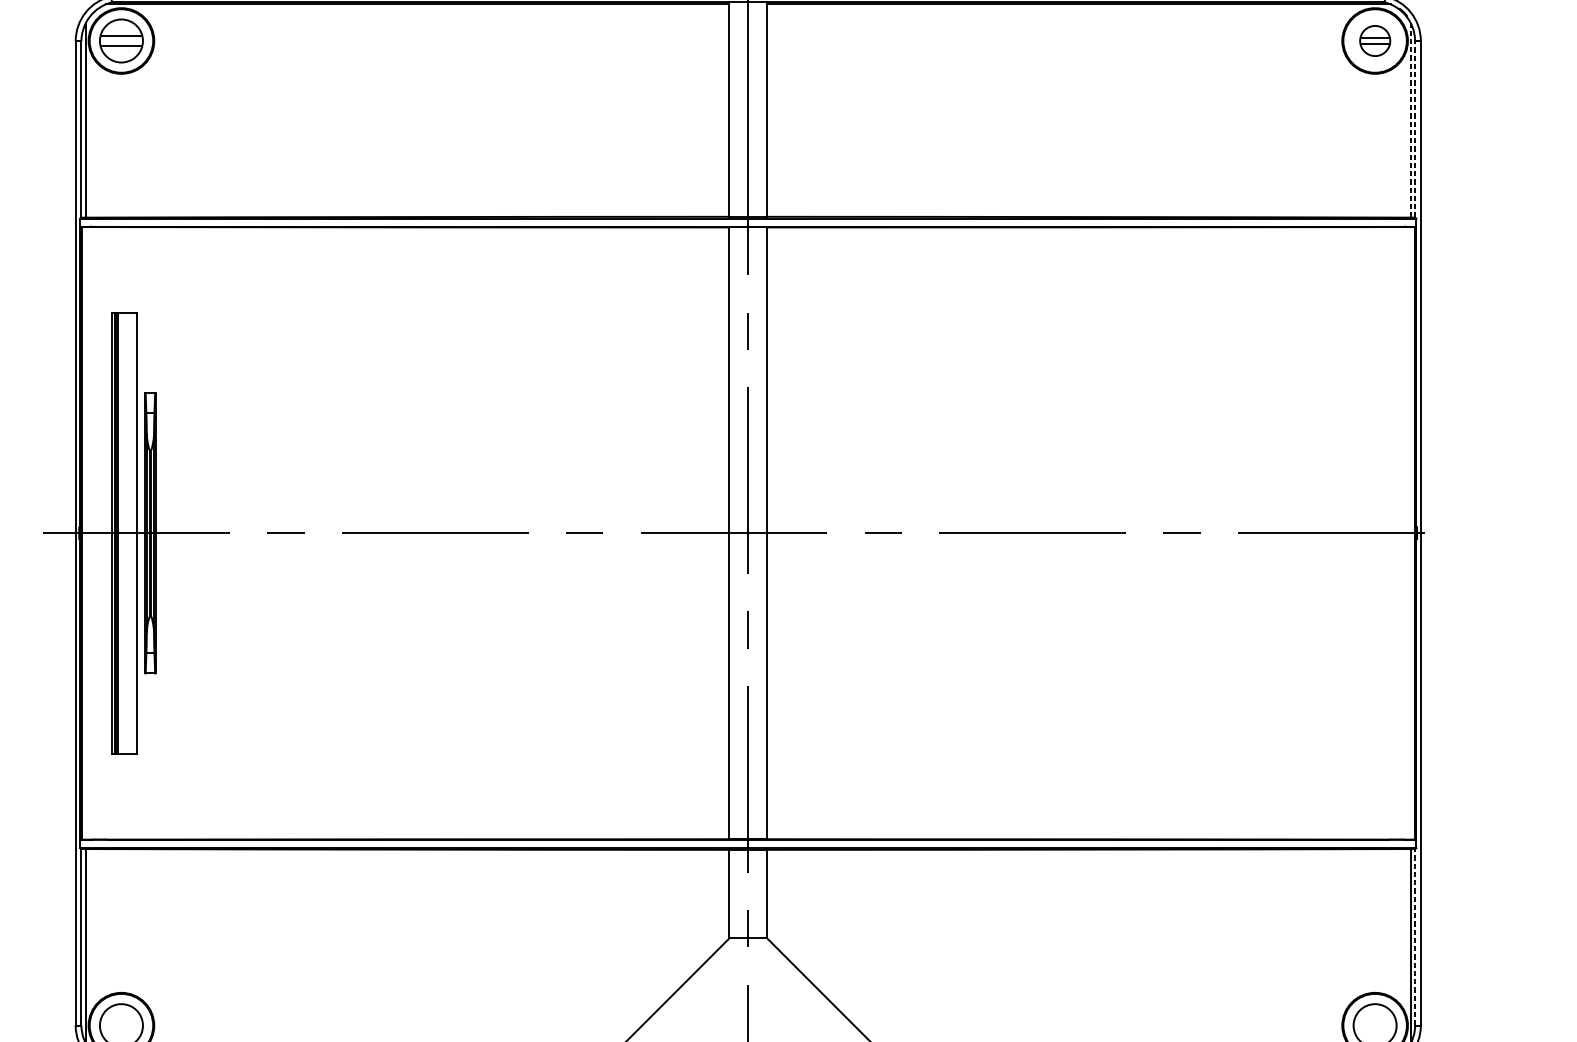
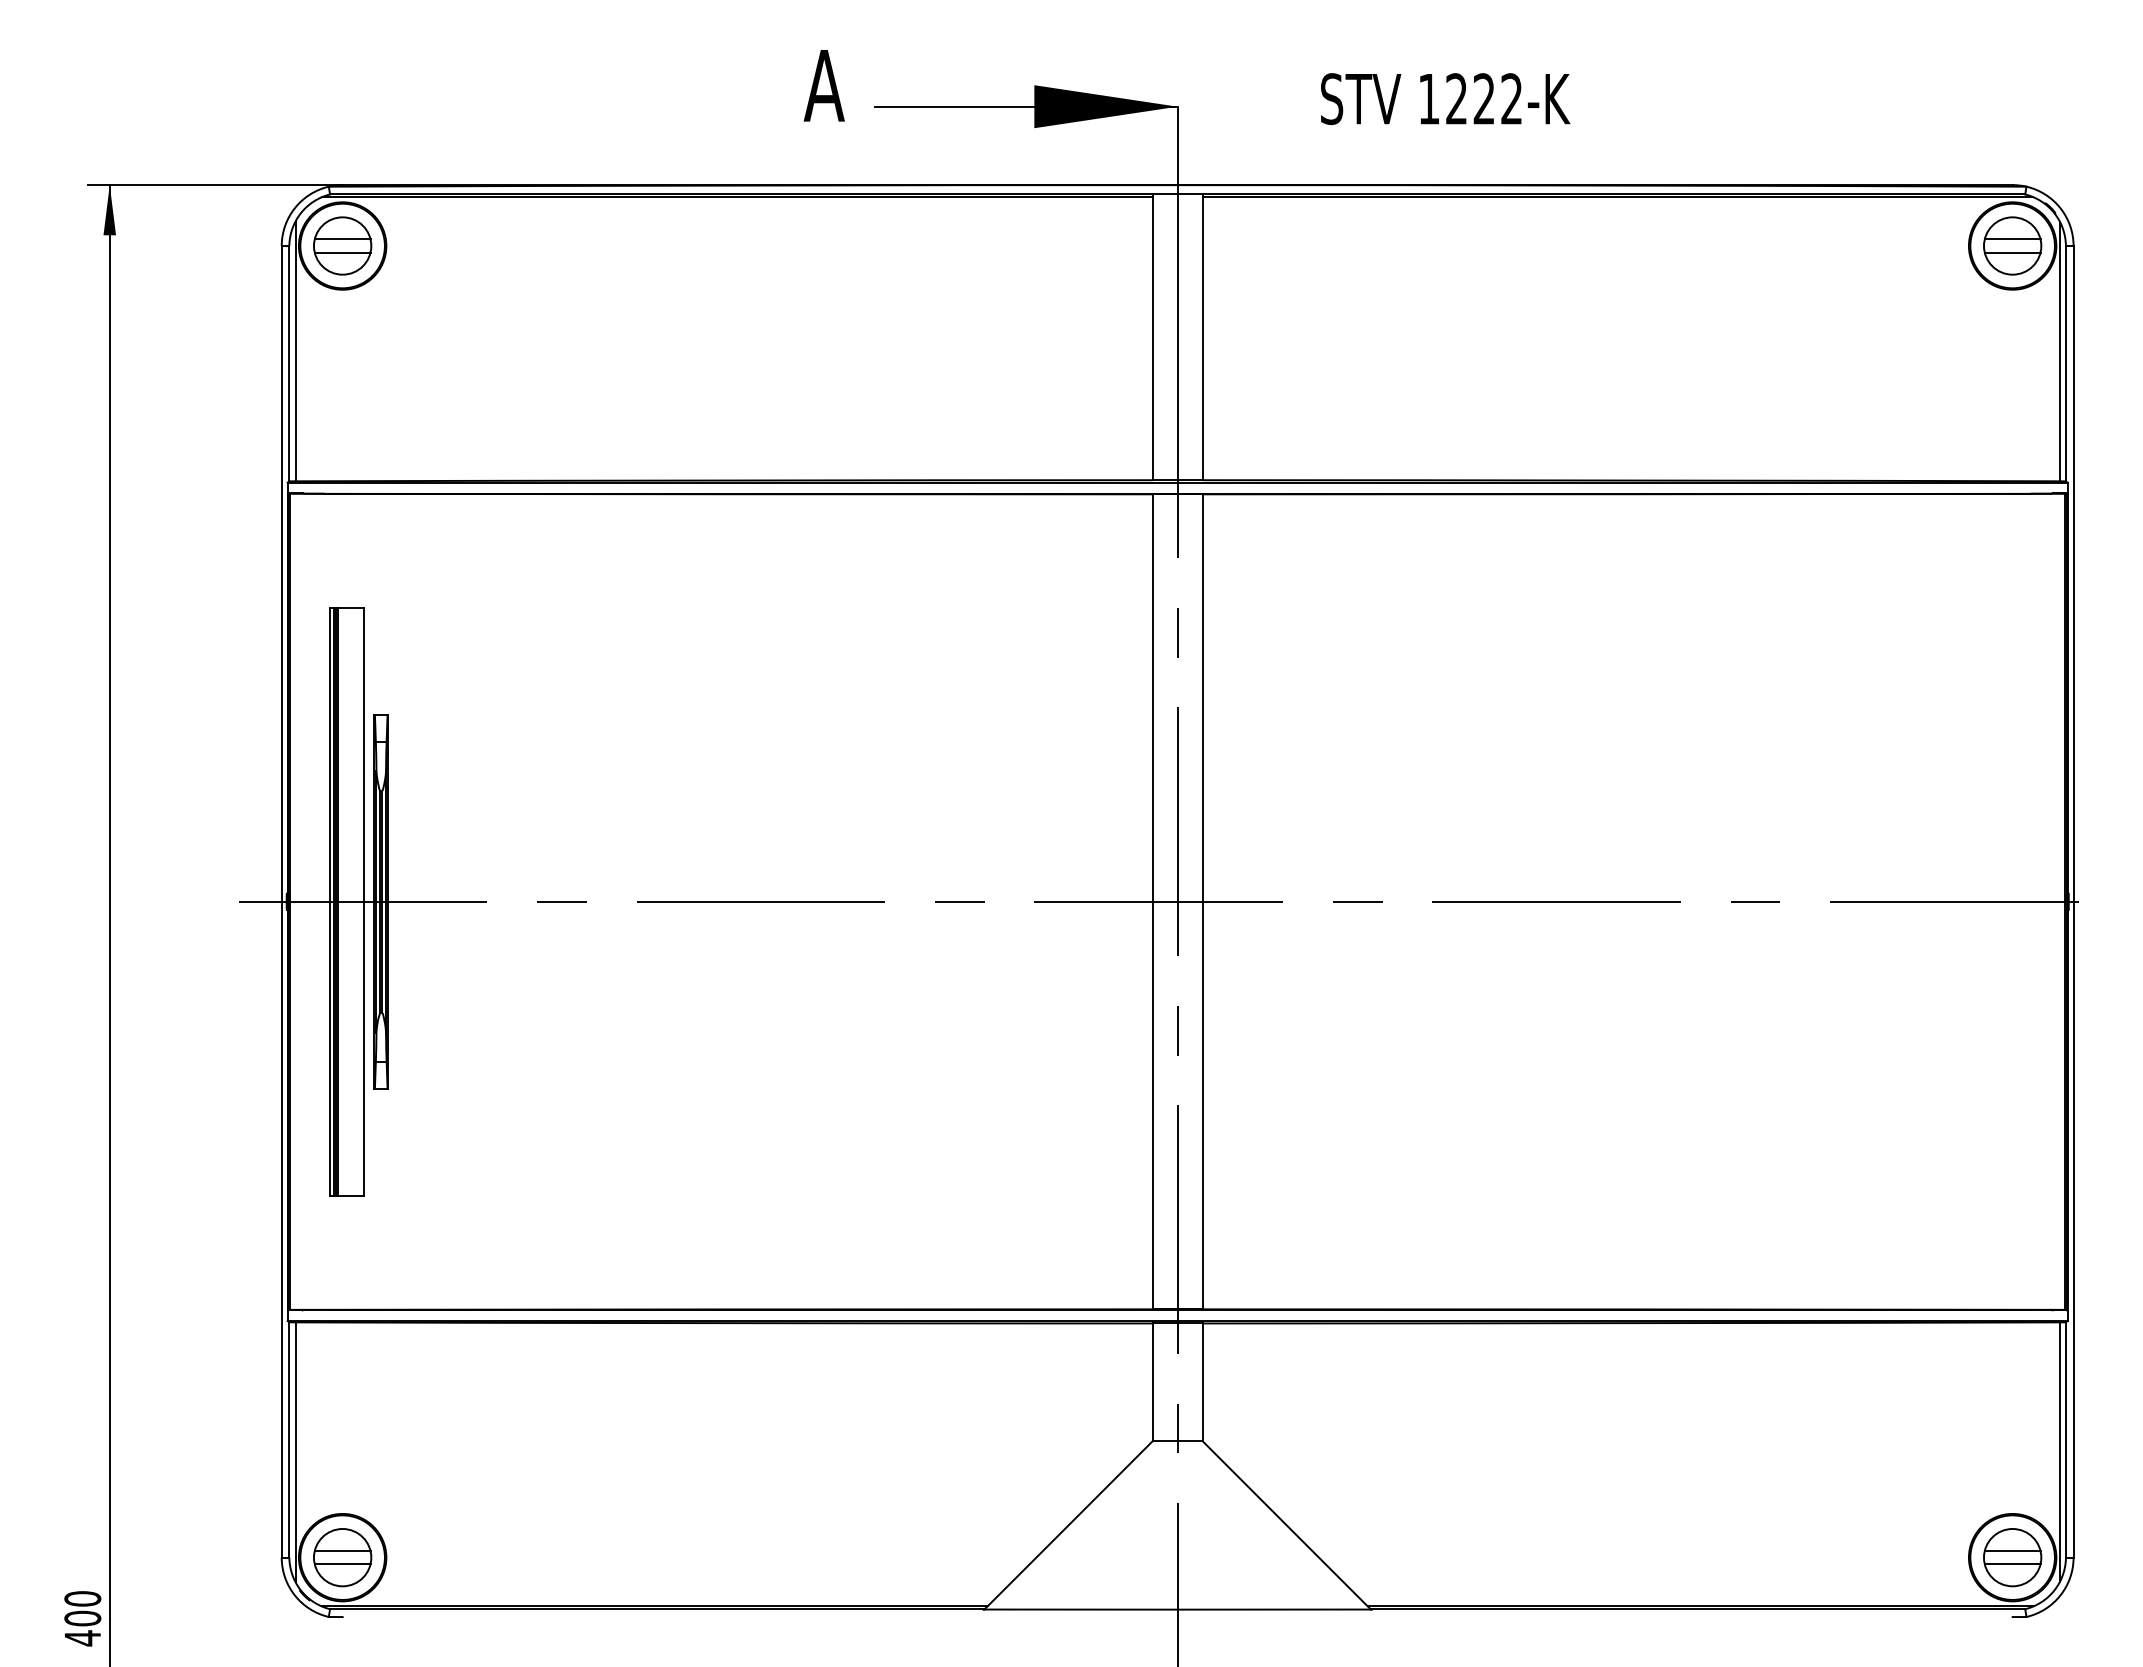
part: (1375, 40) -> (2012, 245), size x1.43
line: (1410, 120) -> (2059, 351), dashed -> solid
line: (1414, 129) -> (2065, 363), dashed -> solid
line: (1414, 936) -> (2065, 1439), dashed -> solid
line: (121, 1021) -> (342, 1551), added
line: (1375, 1021) -> (2012, 1551), added
line: (121, 1030) -> (342, 1564), added
line: (1375, 1030) -> (2012, 1564), added

